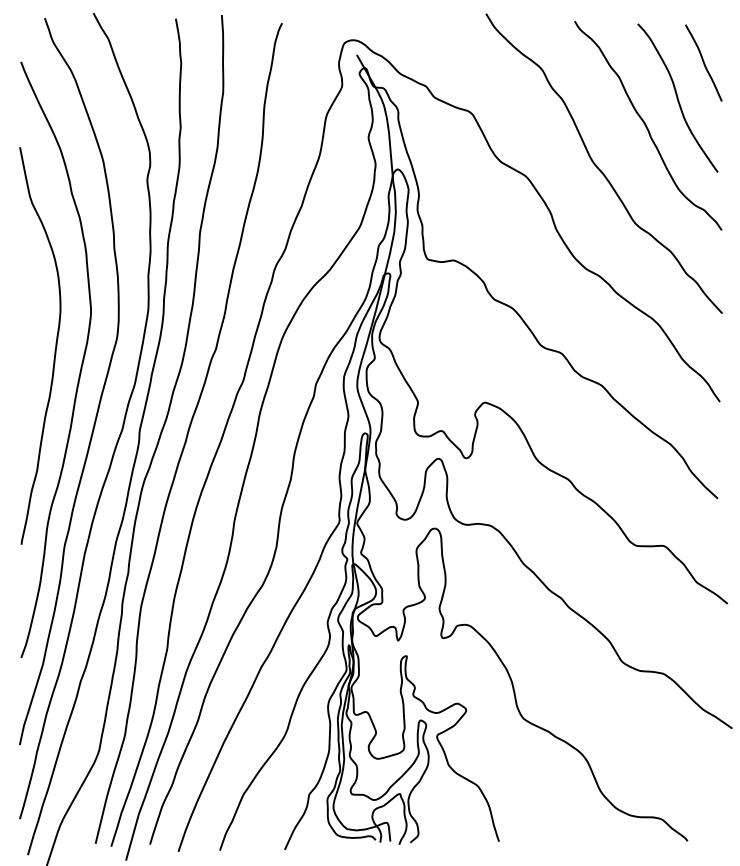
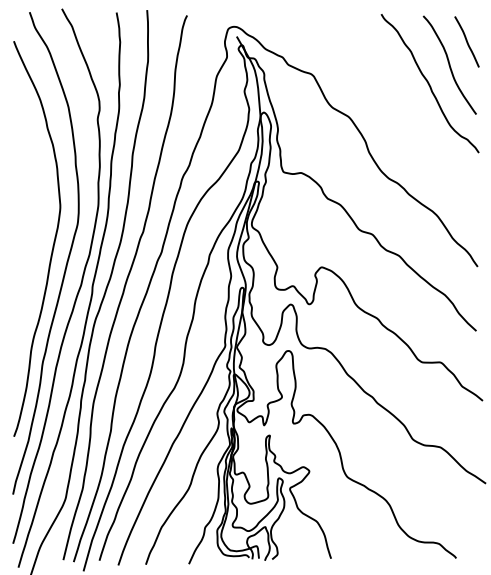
curve: (599, 166) -> (397, 110), removed
curve: (53, 351) -> (35, 233), removed

